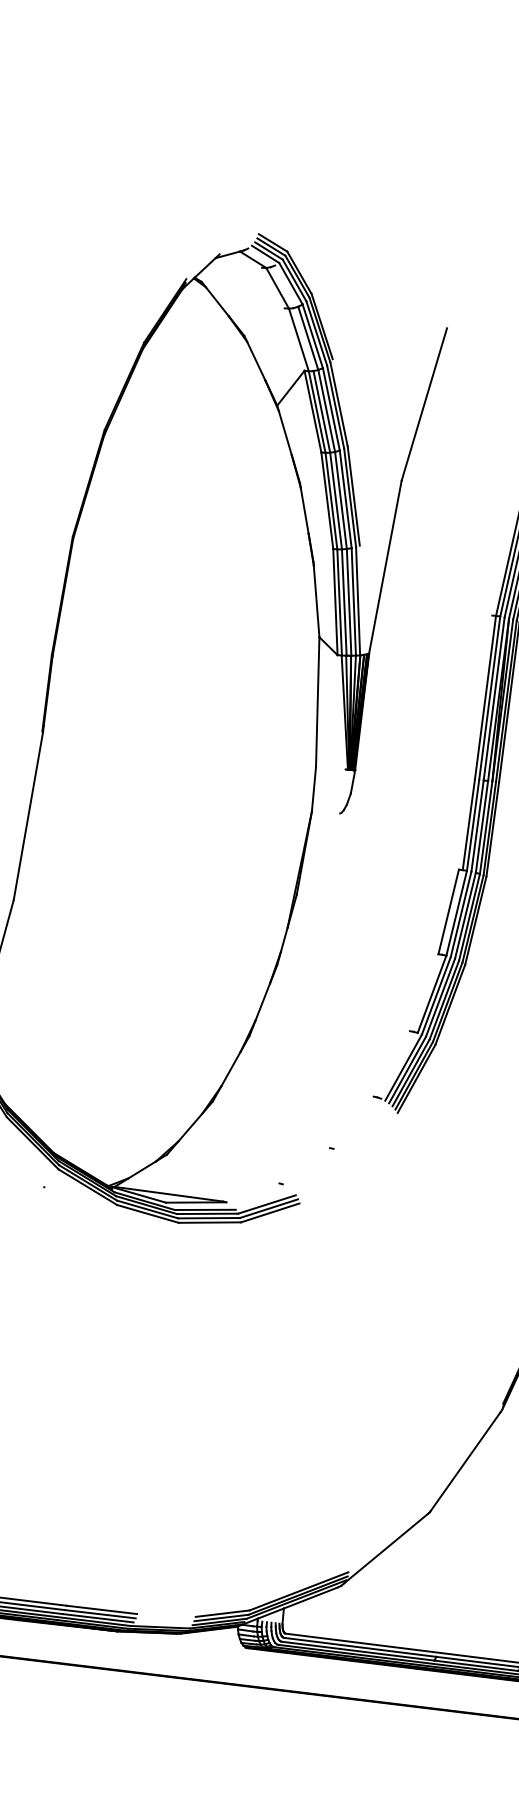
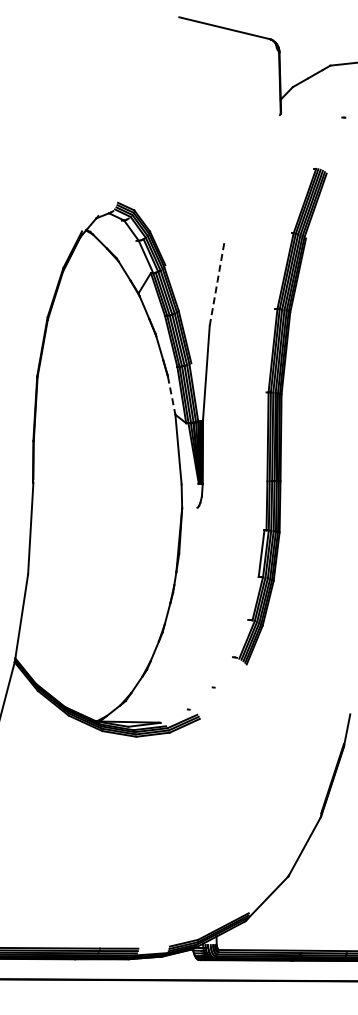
line: (425, 404) -> (217, 283), solid -> dashed
line: (316, 602) -> (171, 396), solid -> dashed

